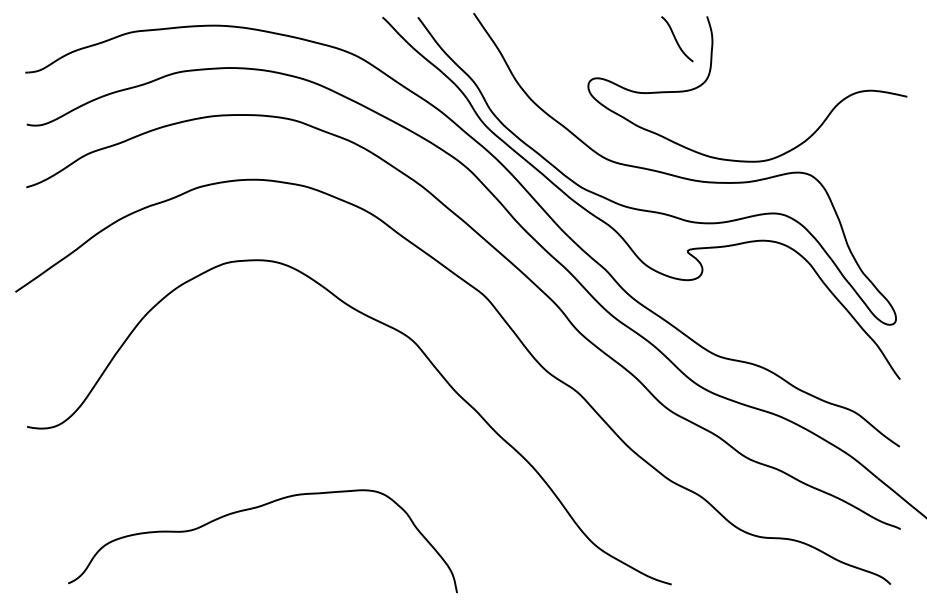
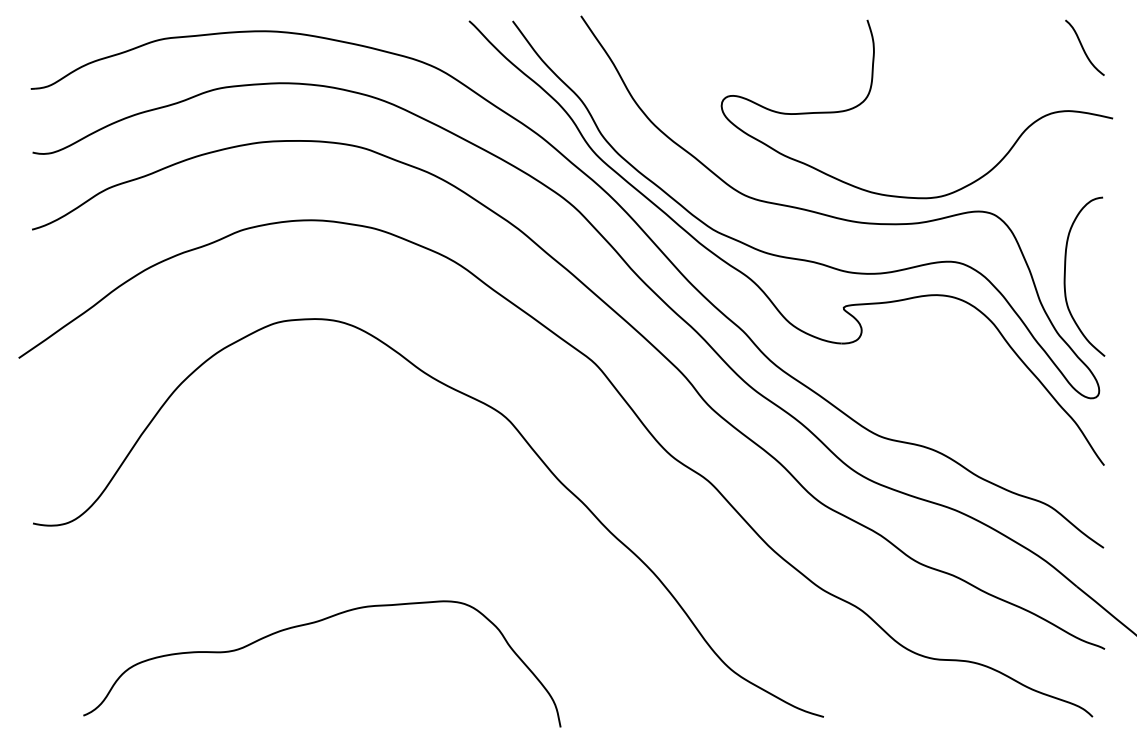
curve: (676, 38) -> (1083, 47), moved
curve: (868, 225) -> (1065, 276), added

